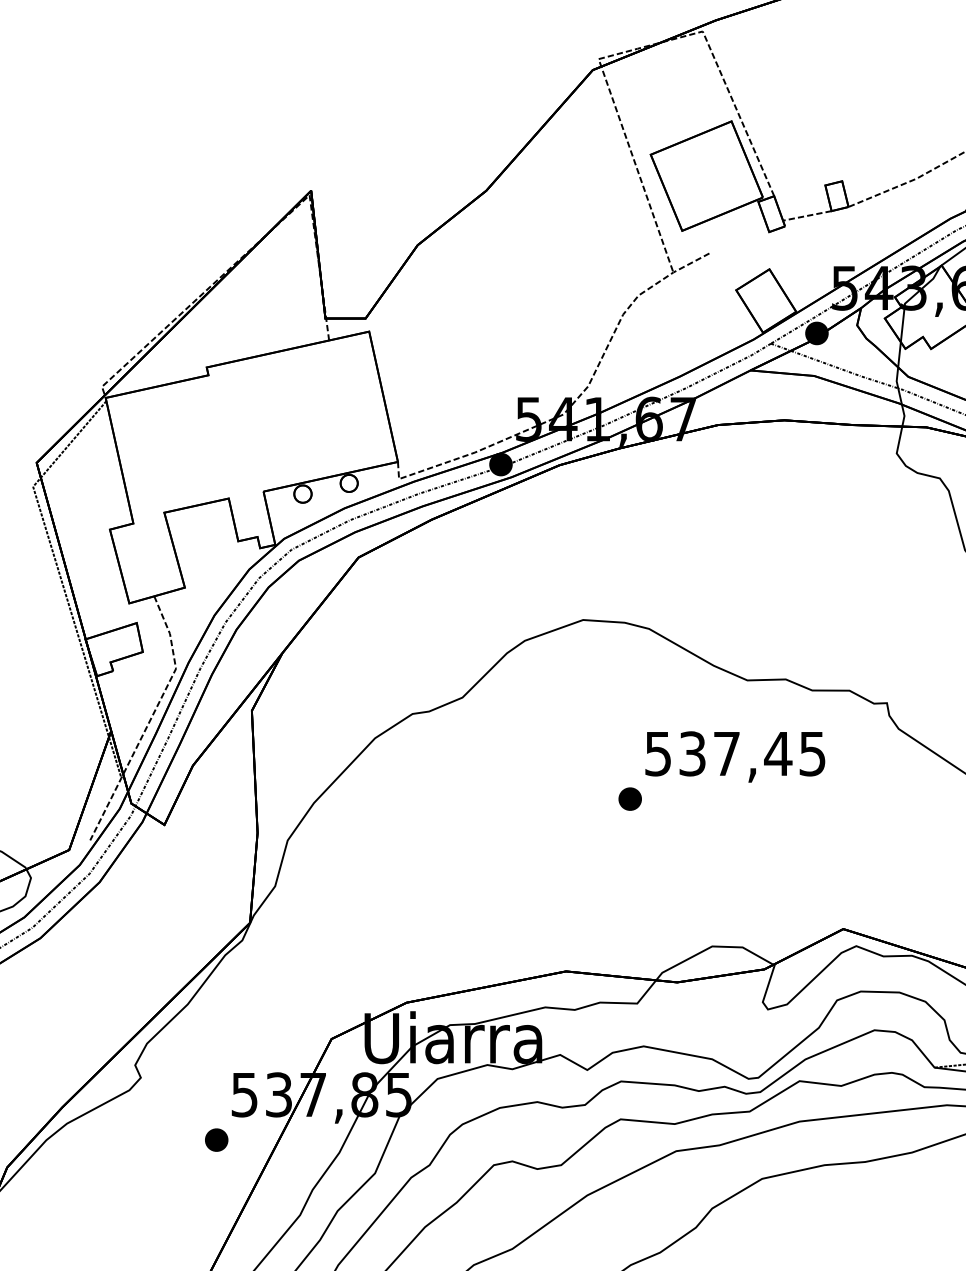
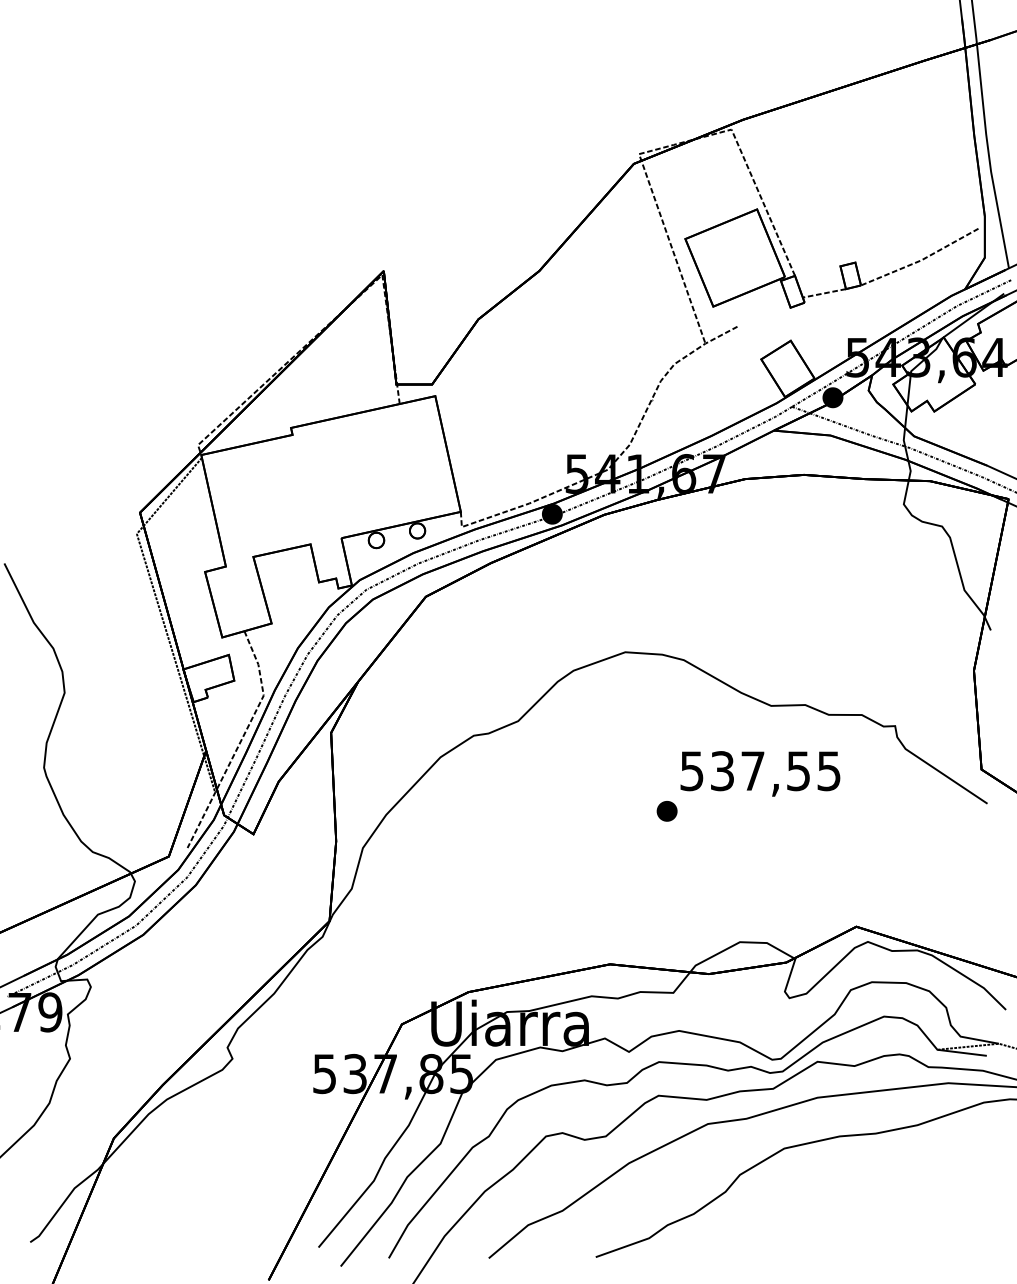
text: (778, 754) -> (798, 771), 537,45 -> 537,55
part: (216, 1139) -> (299, 1113), removed

